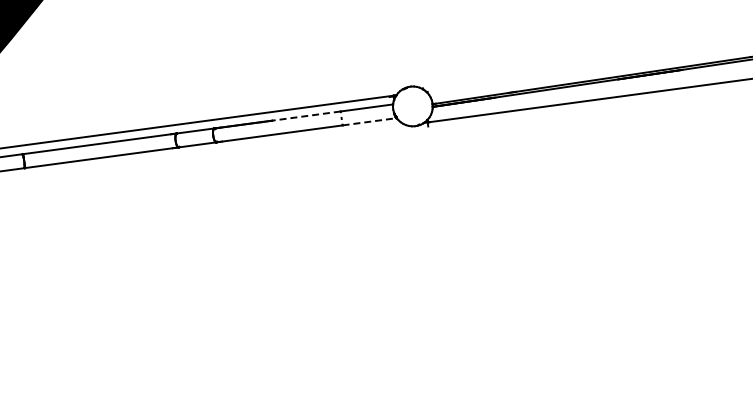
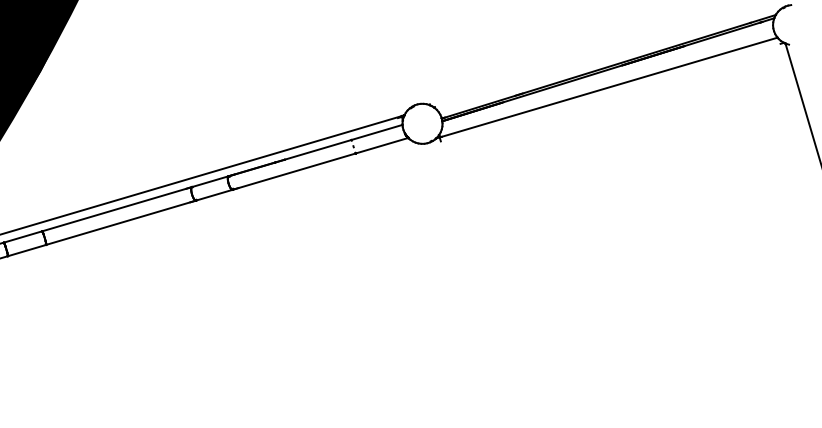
line: (306, 115) -> (318, 149), dashed -> solid
line: (370, 121) -> (382, 145), dashed -> solid

